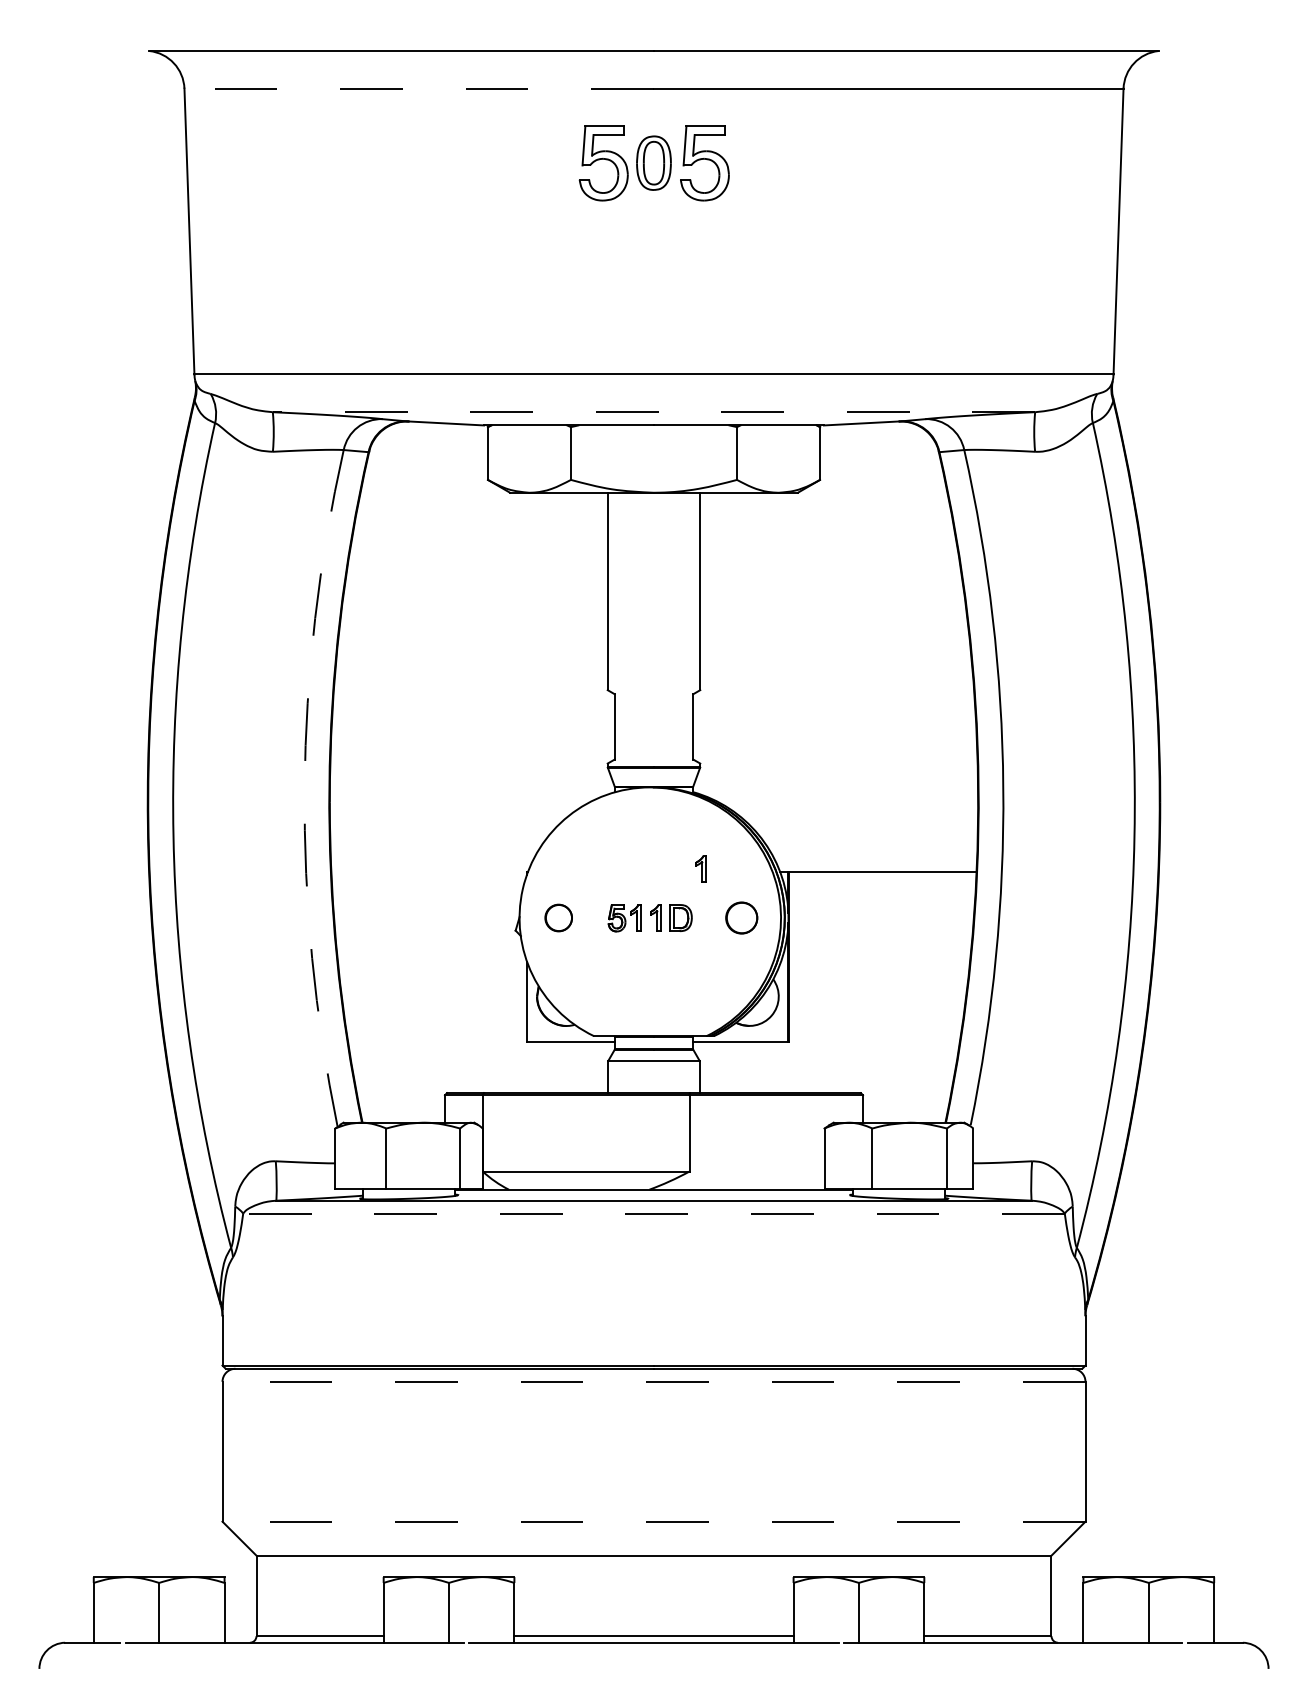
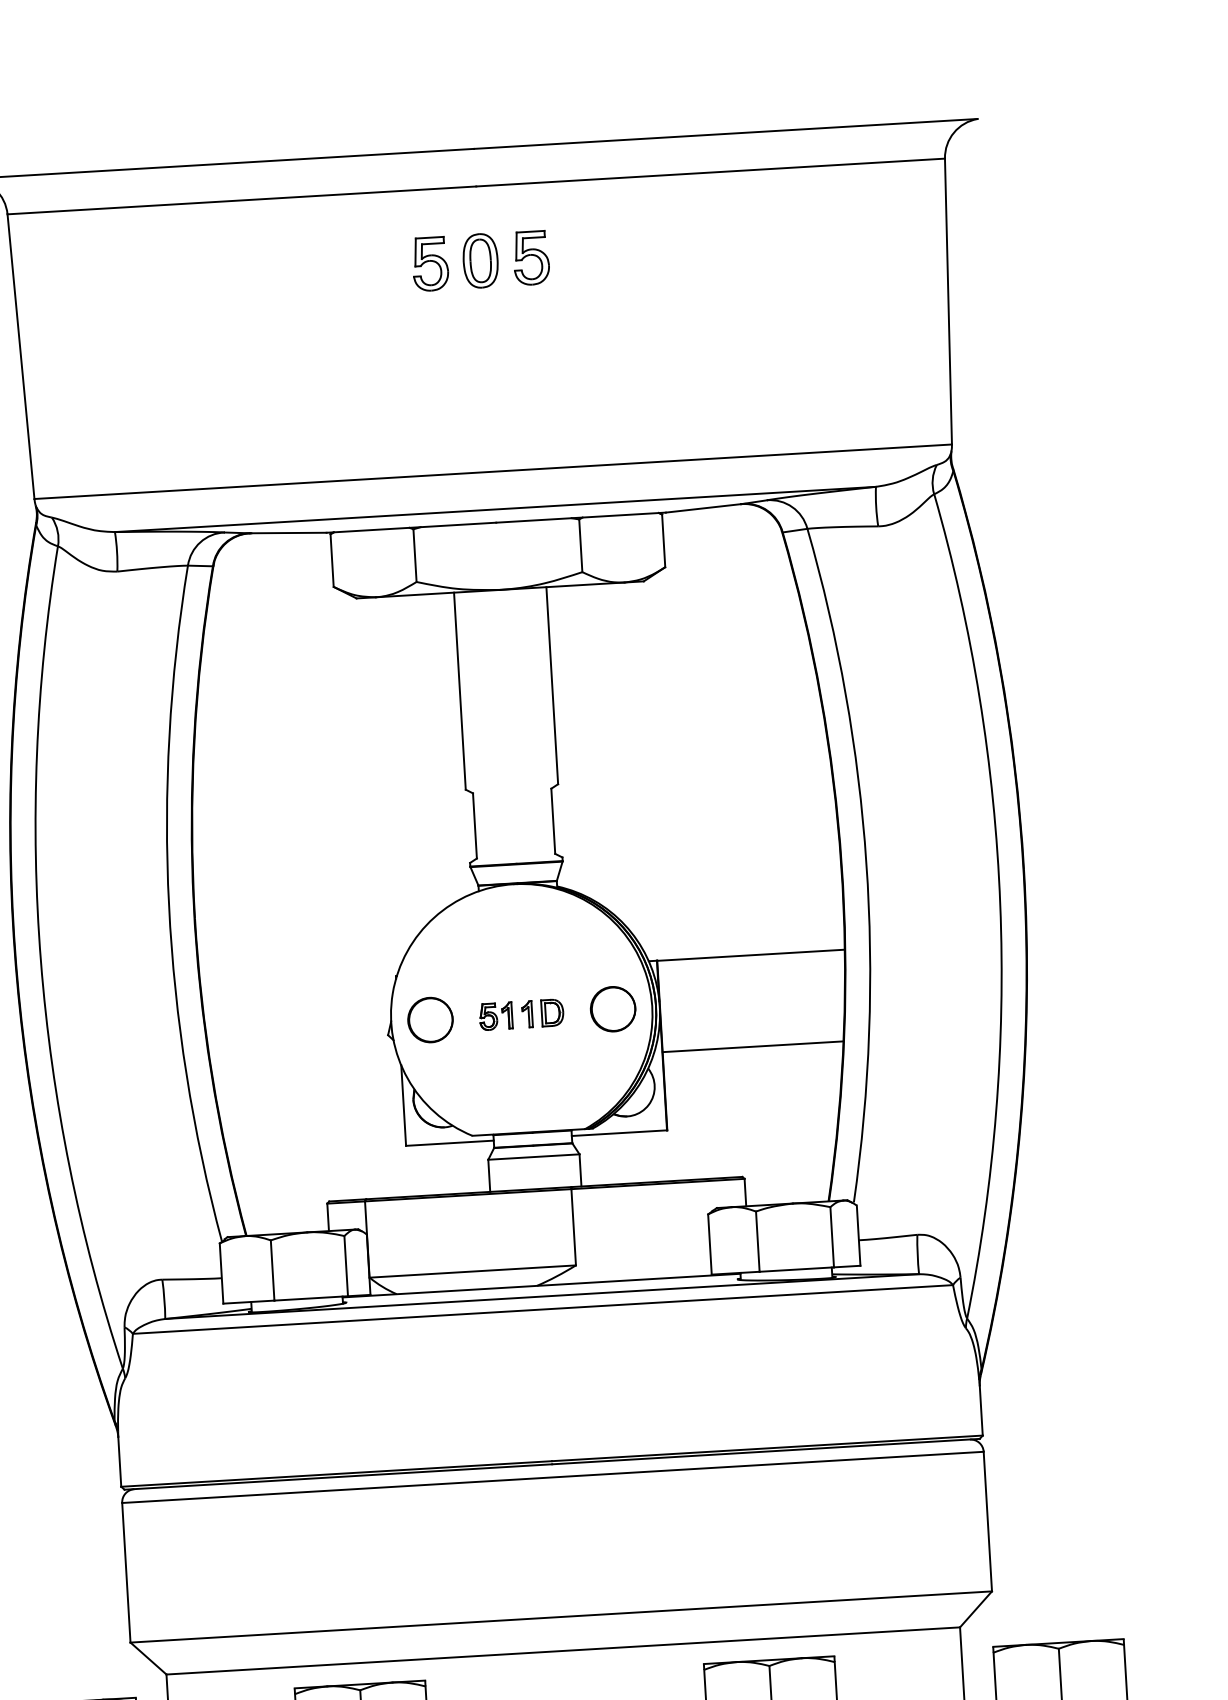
line: (419, 88) -> (242, 200), dashed -> solid
part: (603, 163) -> (430, 264), size x0.71
part: (704, 163) -> (531, 258), size x0.71
line: (653, 412) -> (494, 509), dashed -> solid
arc: (304, 788) -> (168, 905), dashed -> solid
part: (700, 868) -> (568, 962), removed
part: (558, 917) -> (430, 1019), size x1.67
part: (741, 917) -> (612, 1008), size x1.43
line: (878, 963) -> (752, 1046), added
line: (654, 1213) -> (543, 1309), dashed -> solid
line: (653, 1381) -> (552, 1477), dashed -> solid
line: (653, 1521) -> (560, 1616), dashed -> solid

